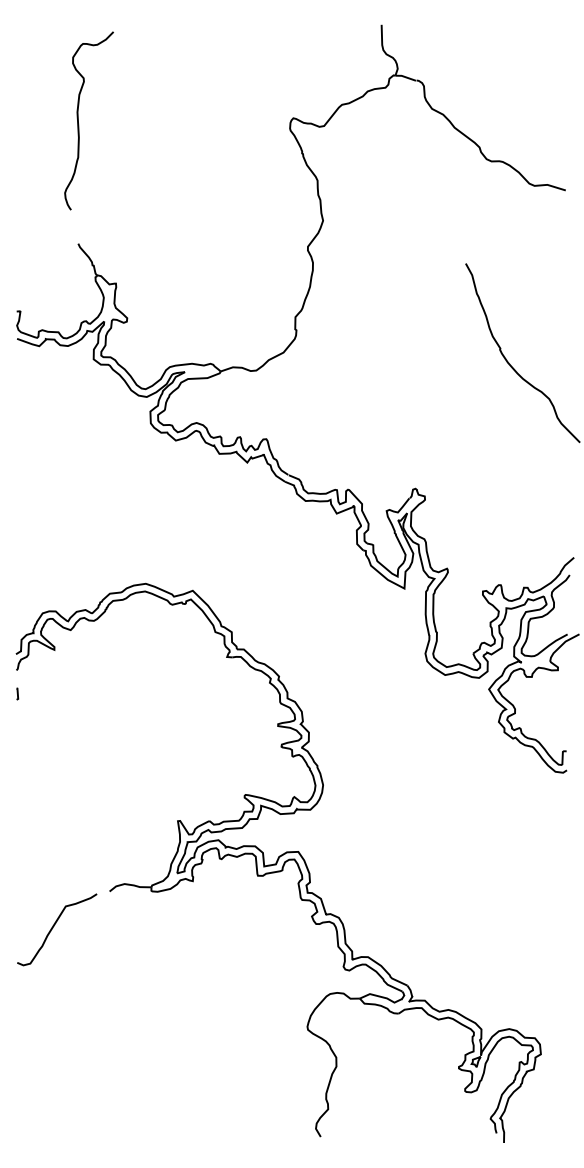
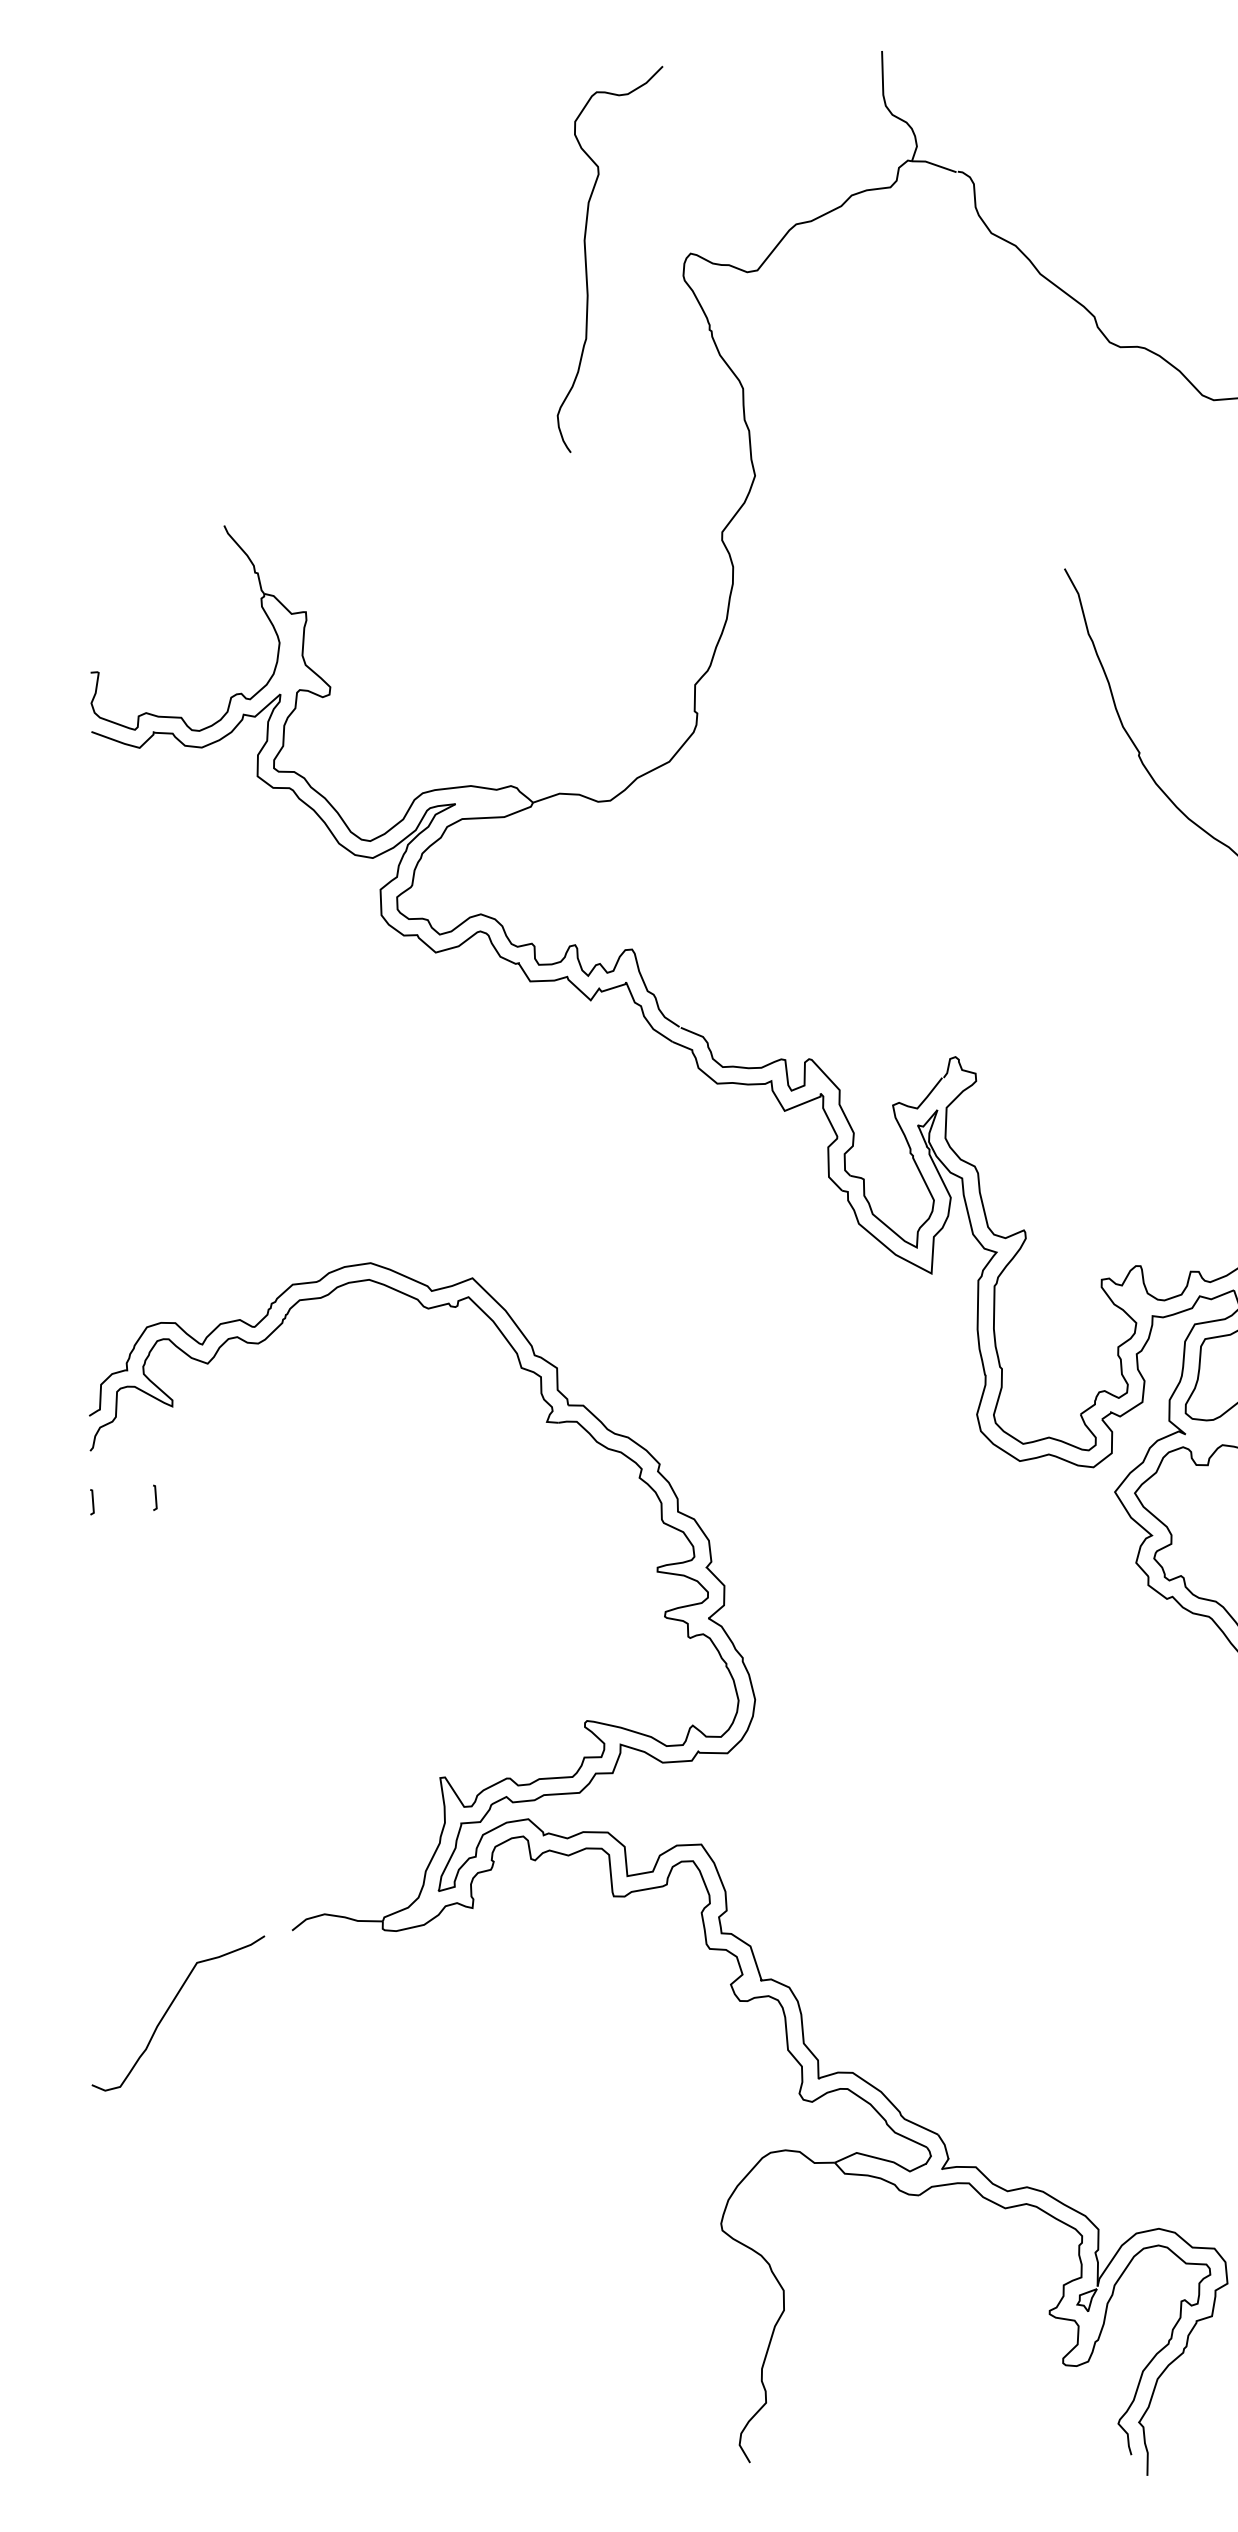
curve: (79, 124) -> (588, 267), moved
line: (46, 691) -> (155, 1496), added

